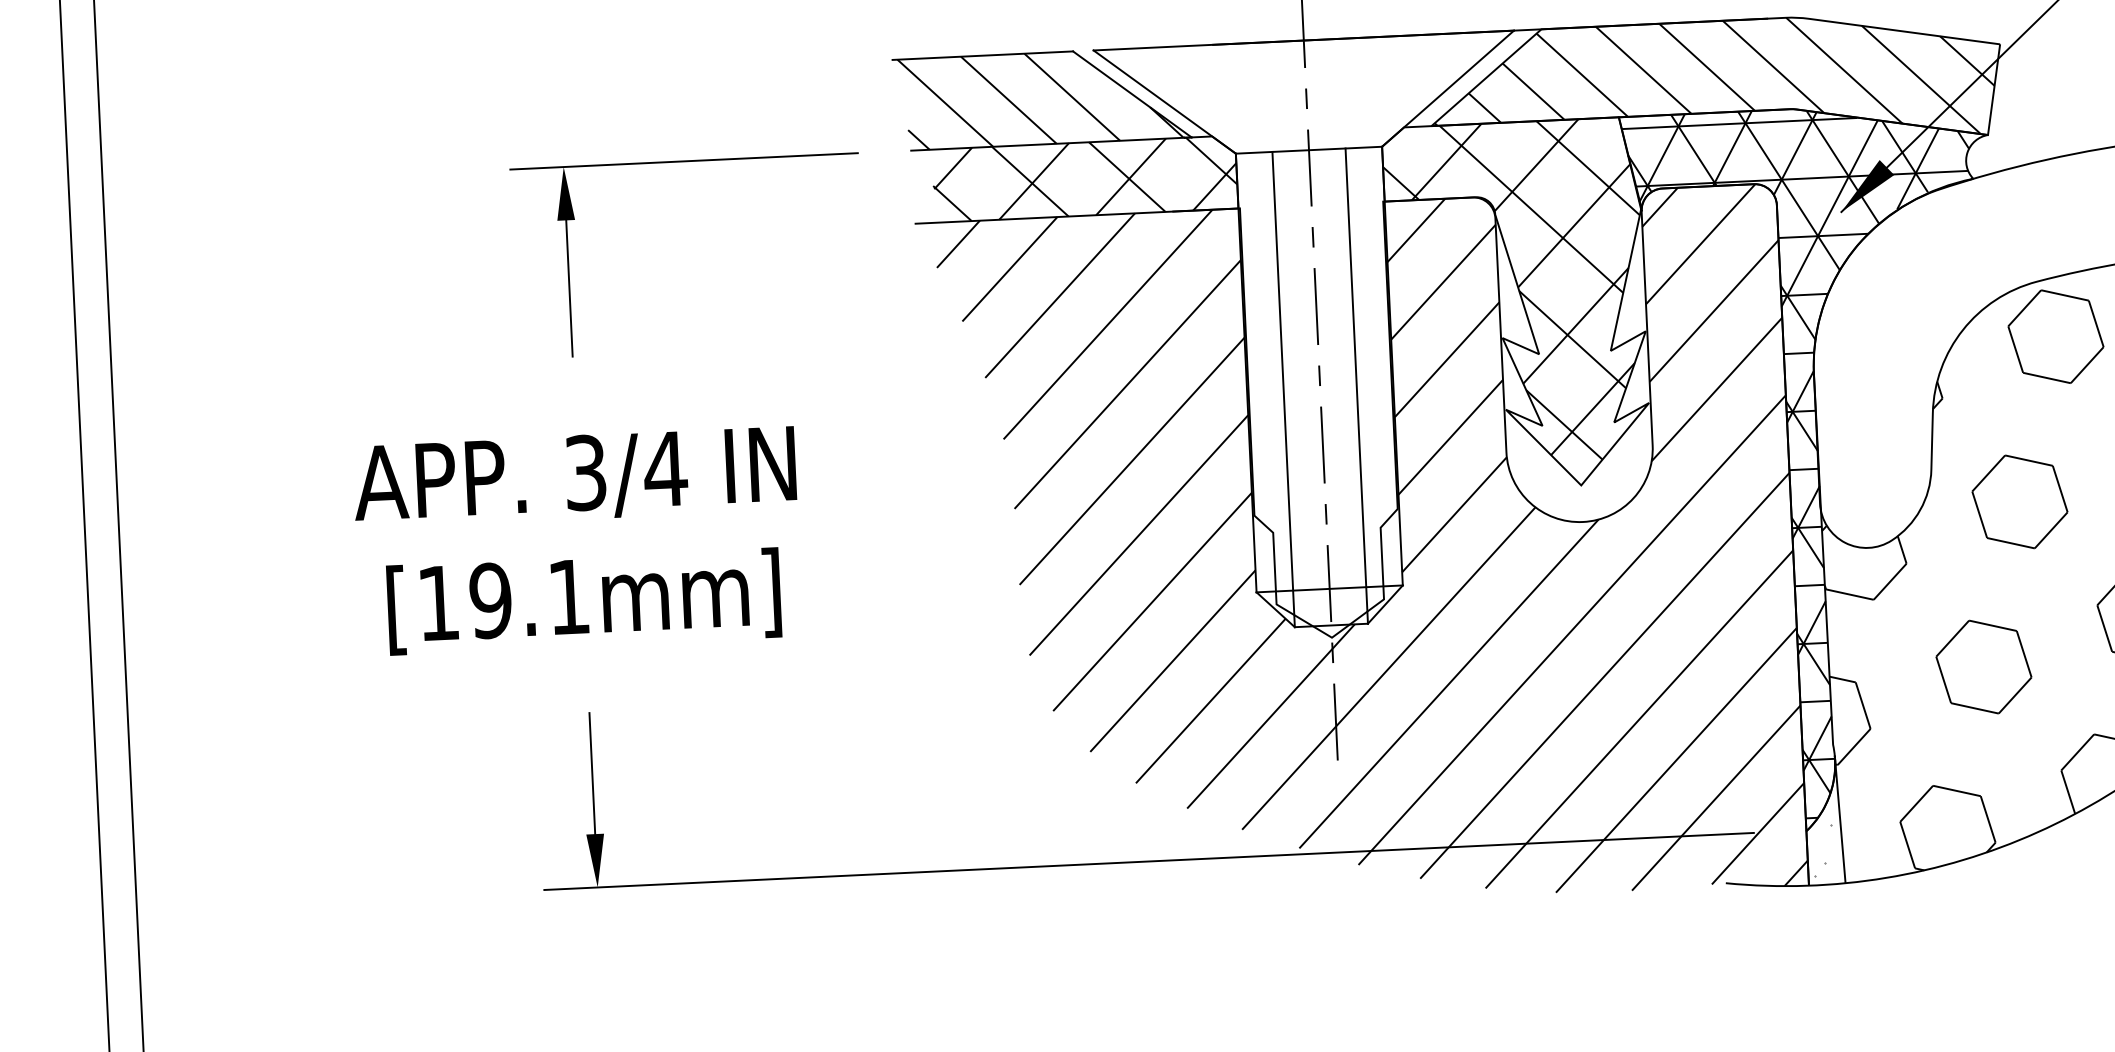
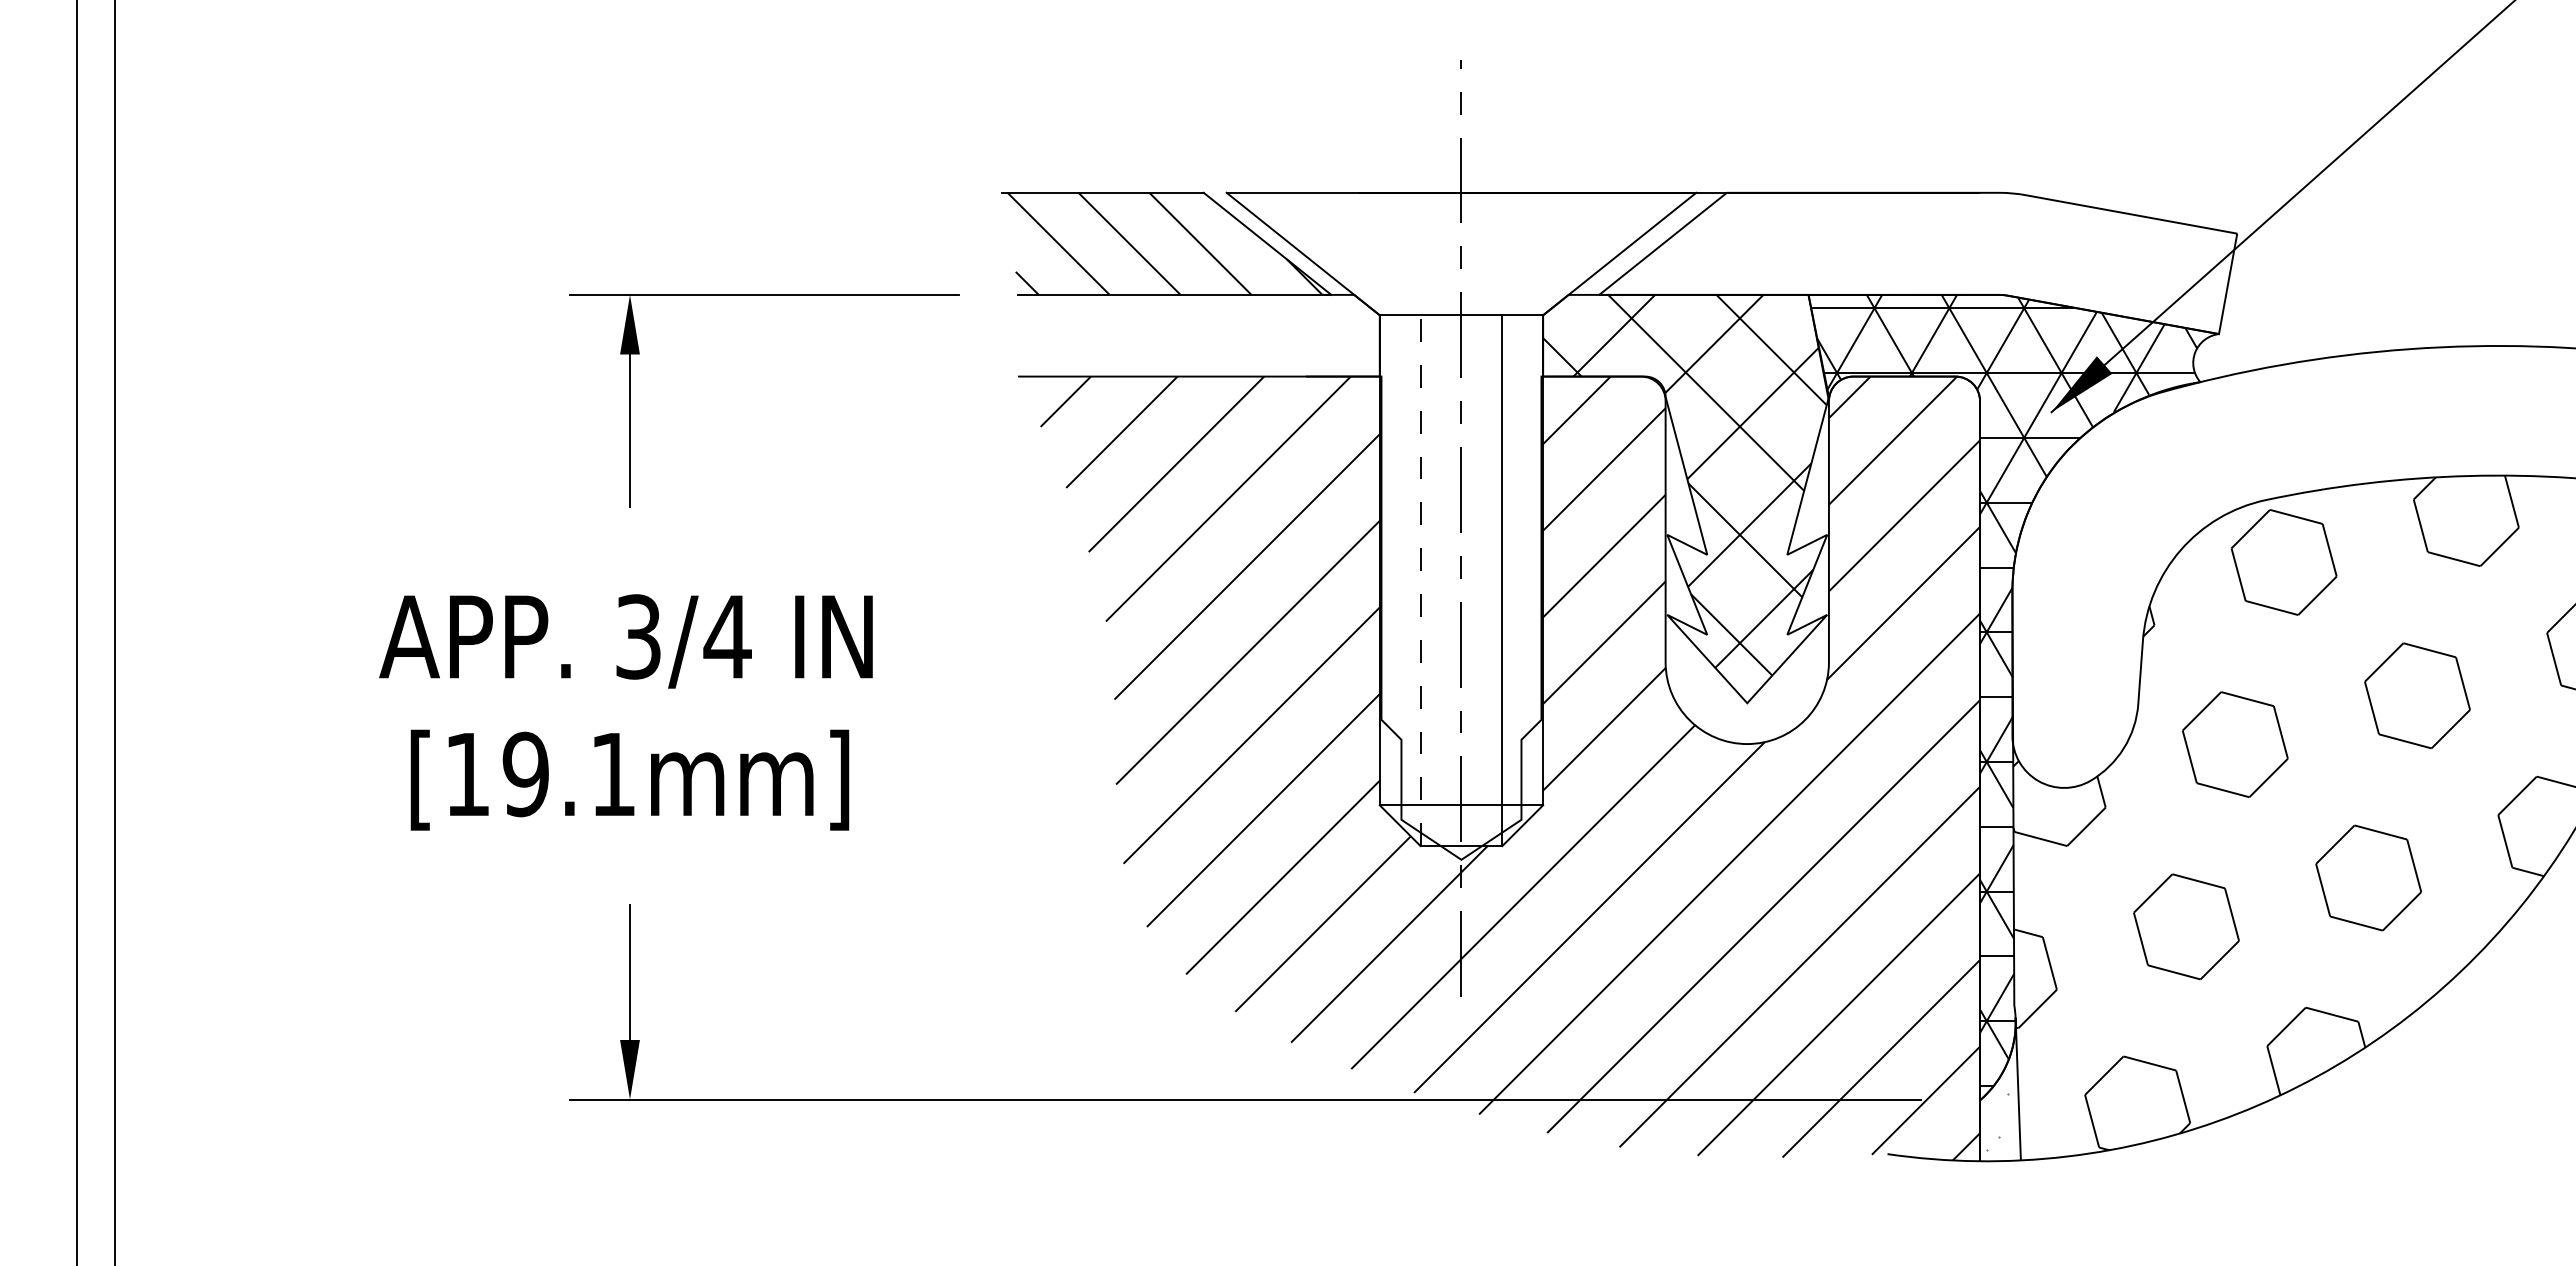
hatch: (1713, 83) -> (1915, 262), removed
hatch: (1084, 178) -> (1209, 335), removed
line: (1283, 389) -> (1420, 580), solid -> dashed

